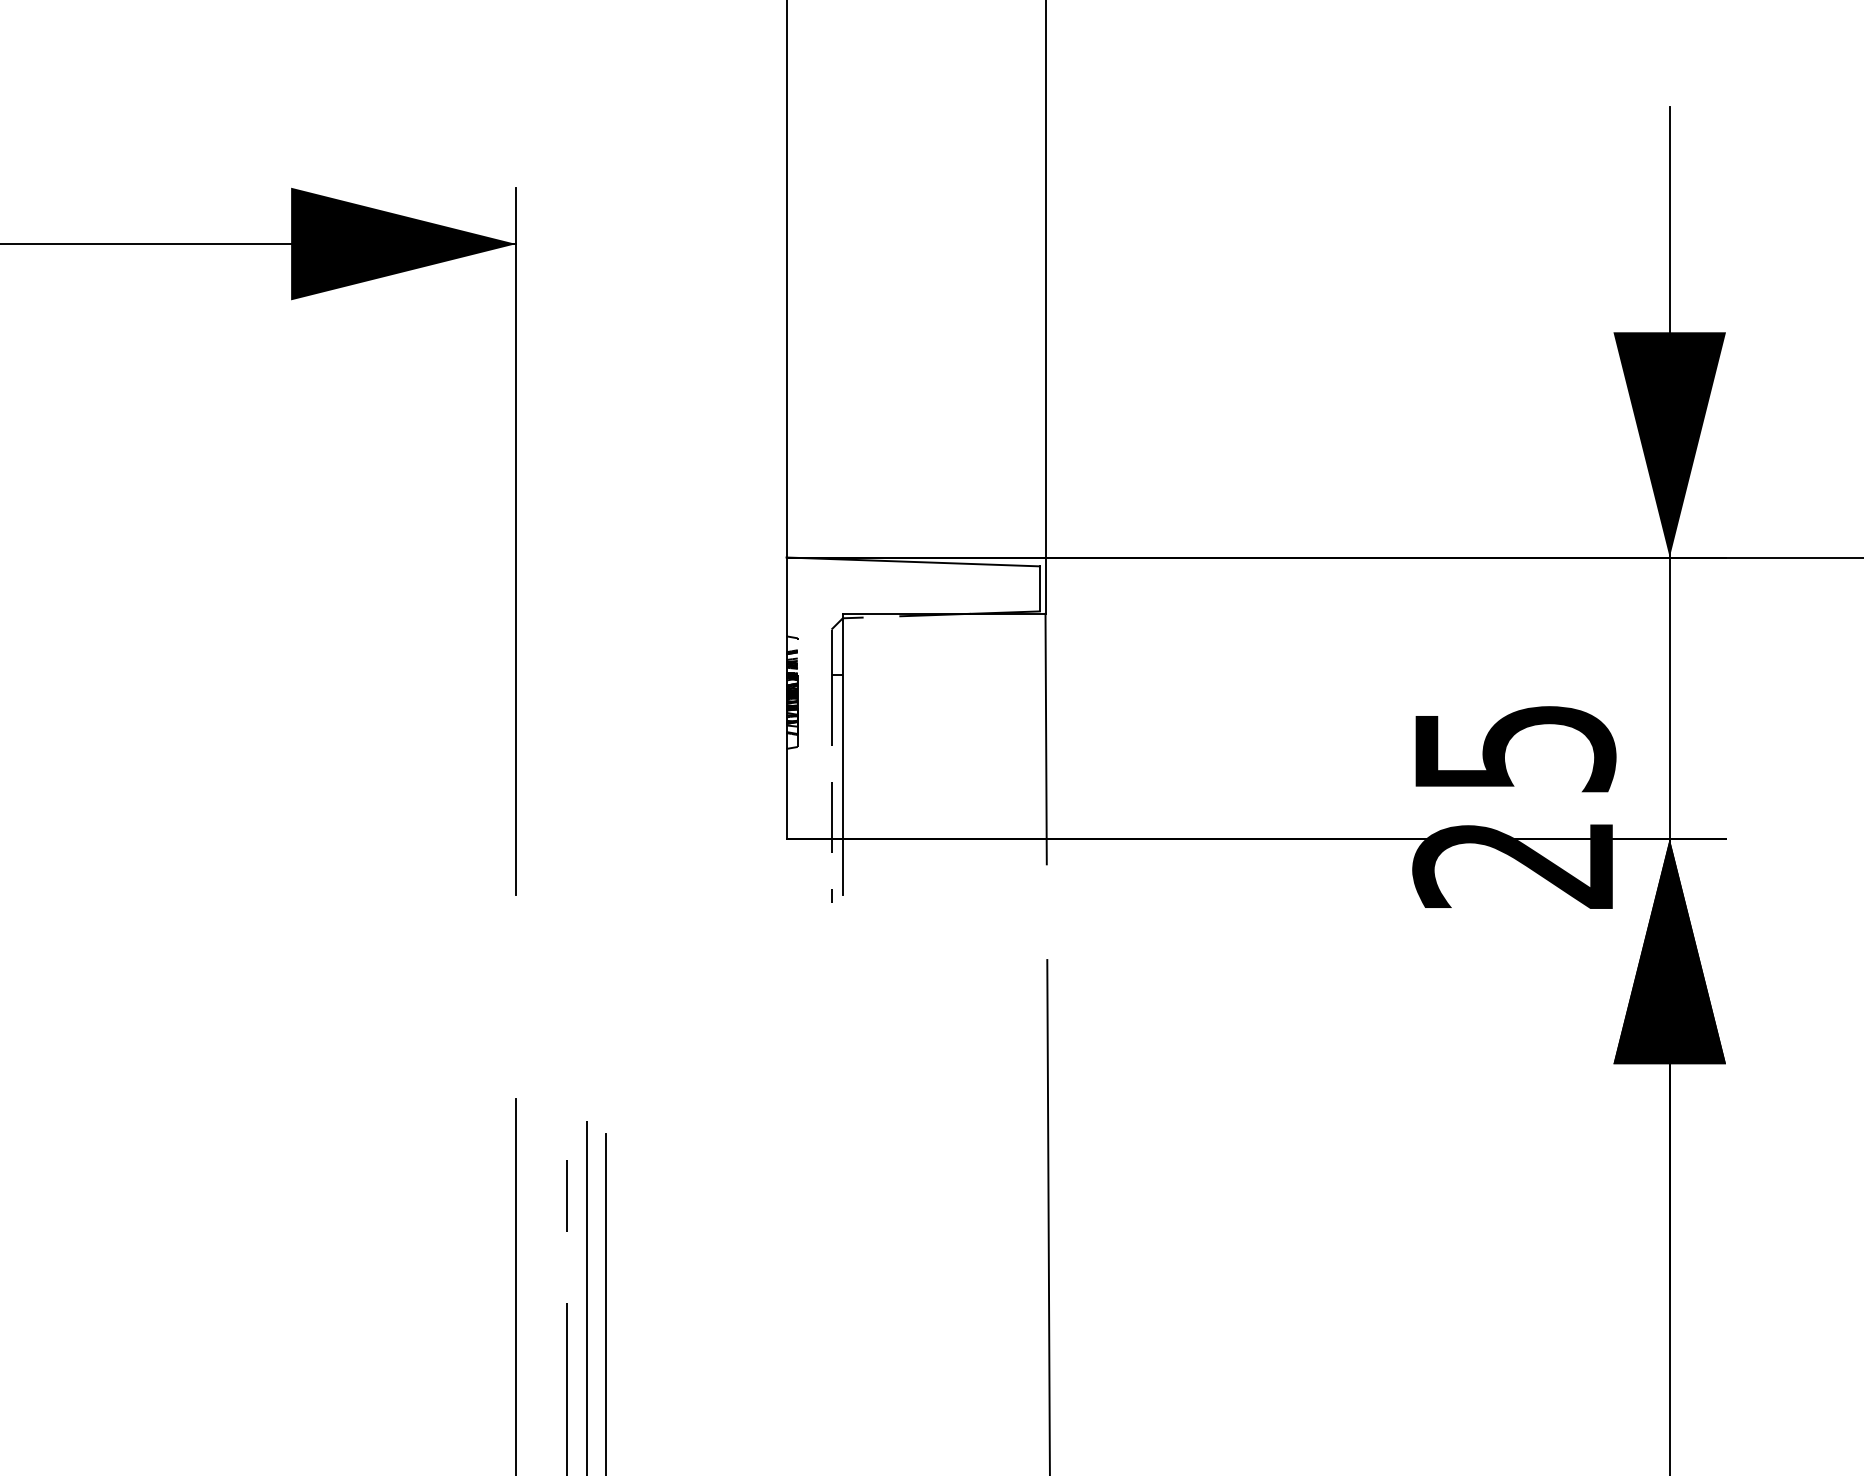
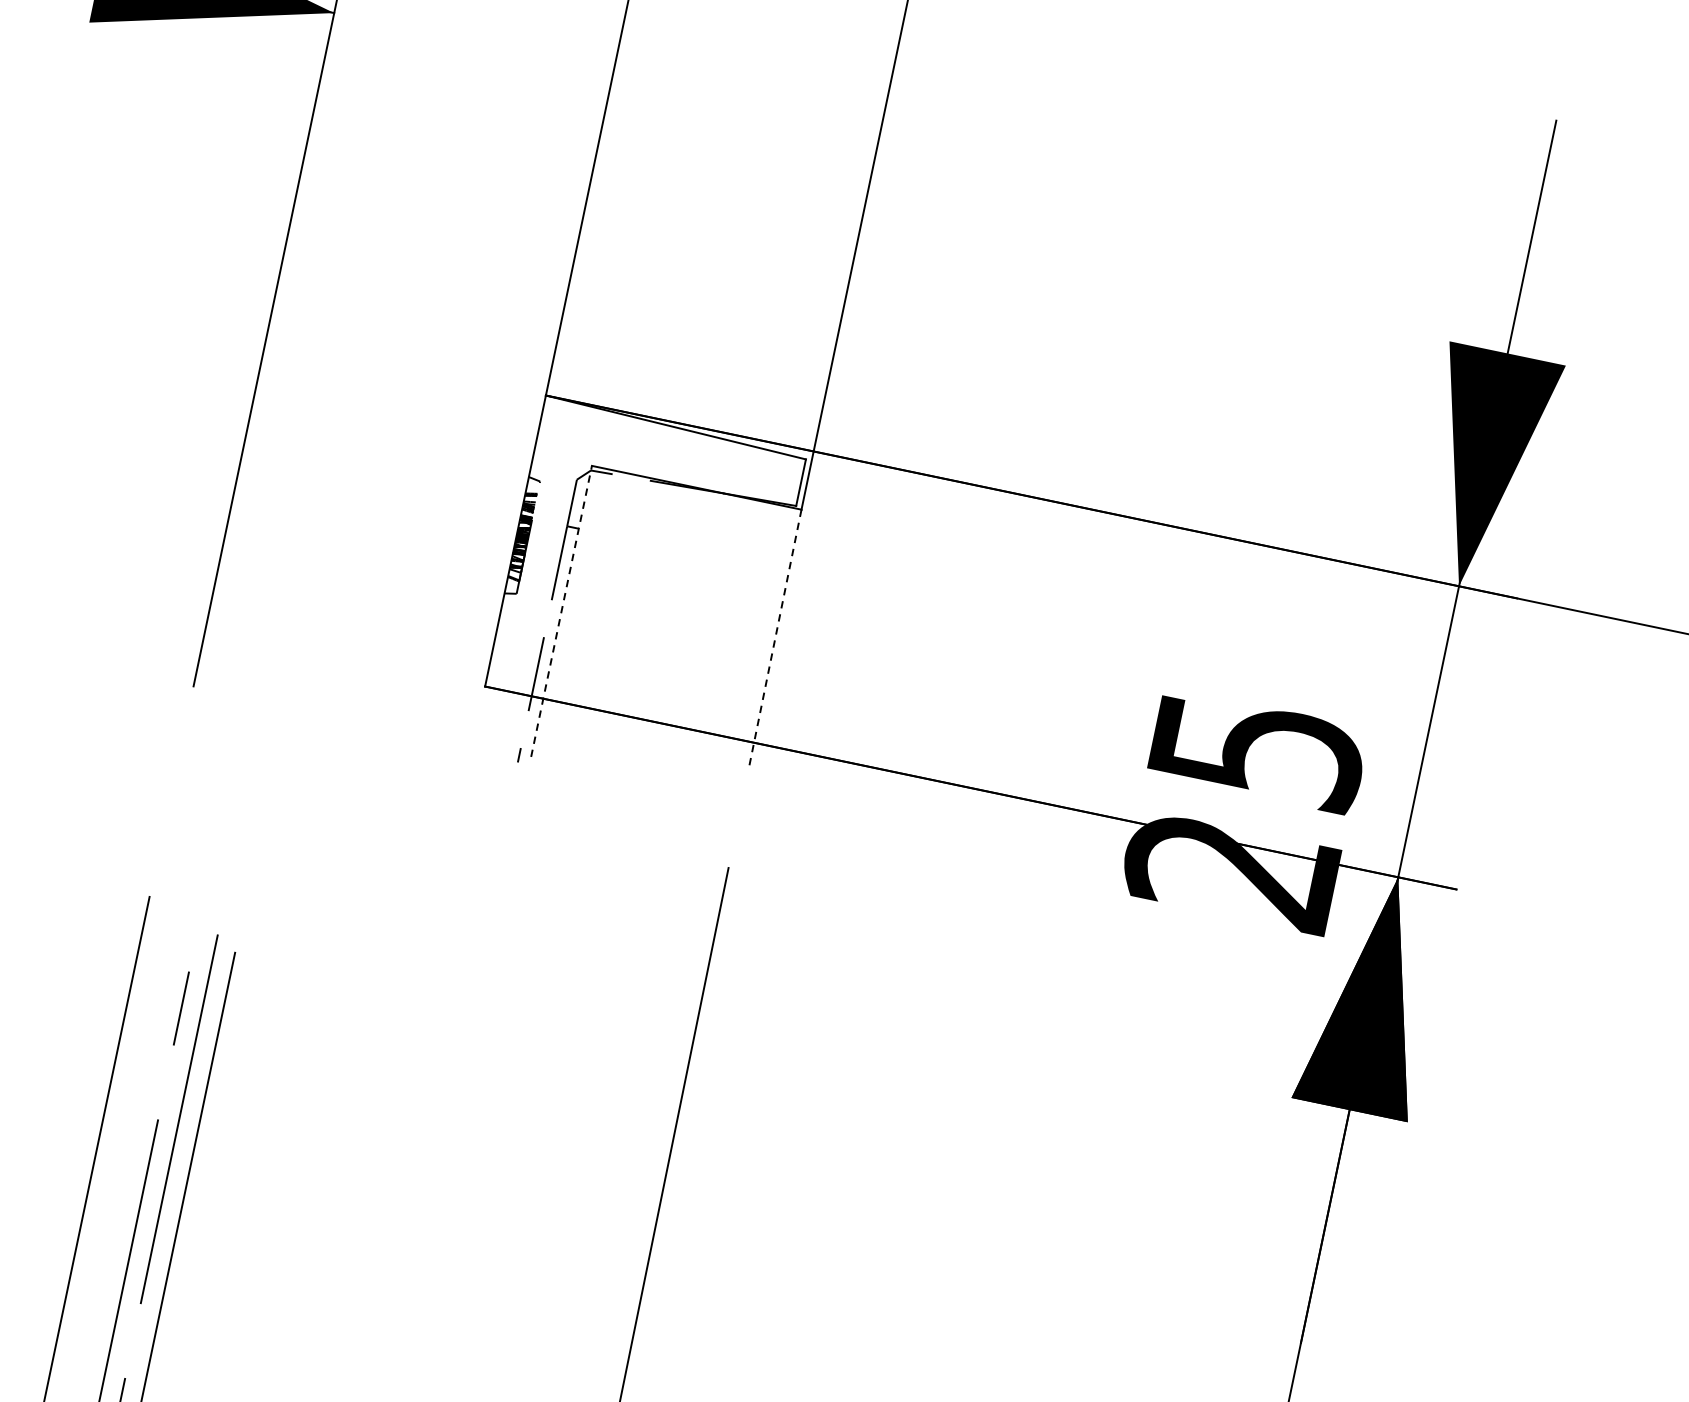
line: (1046, 739) -> (775, 639), solid -> dashed
line: (842, 754) -> (561, 611), solid -> dashed

